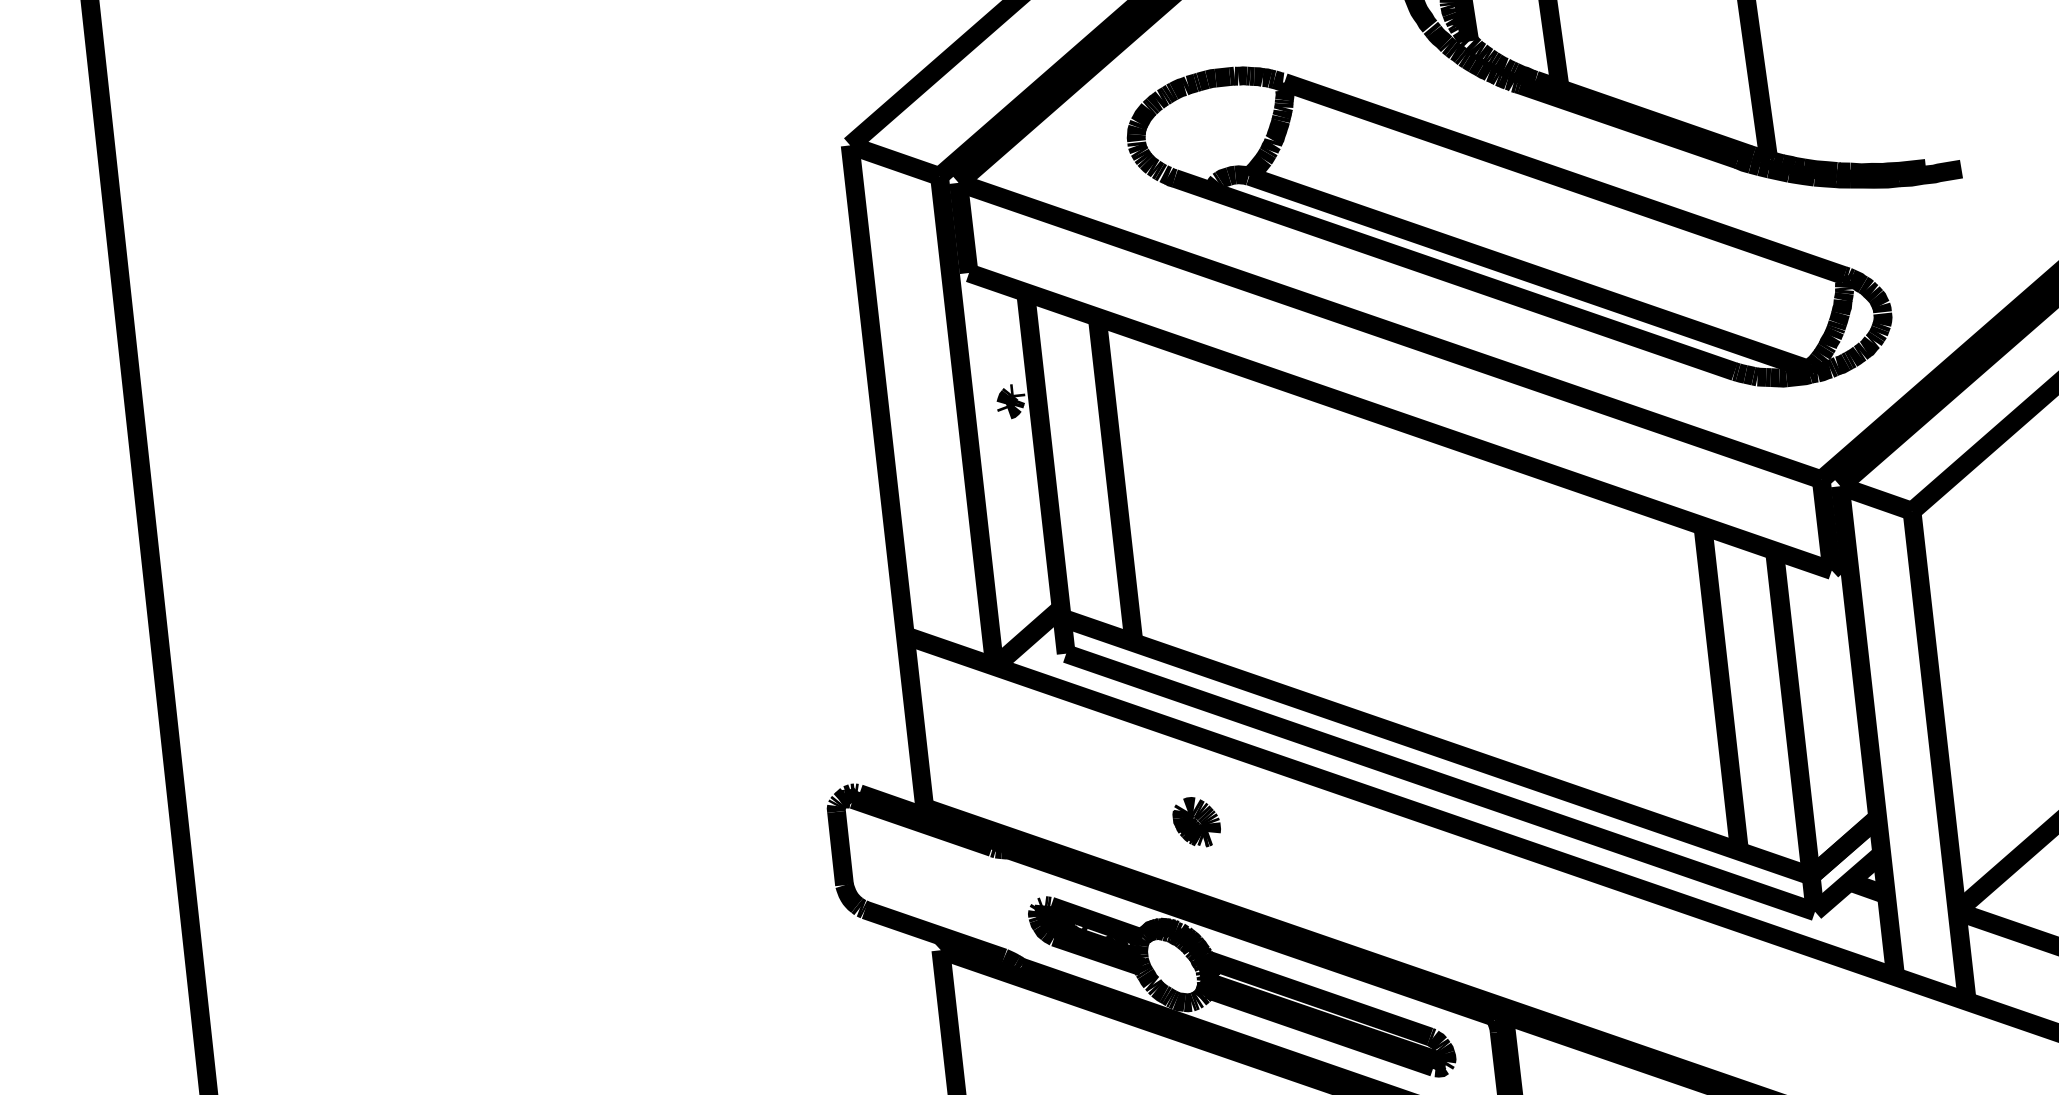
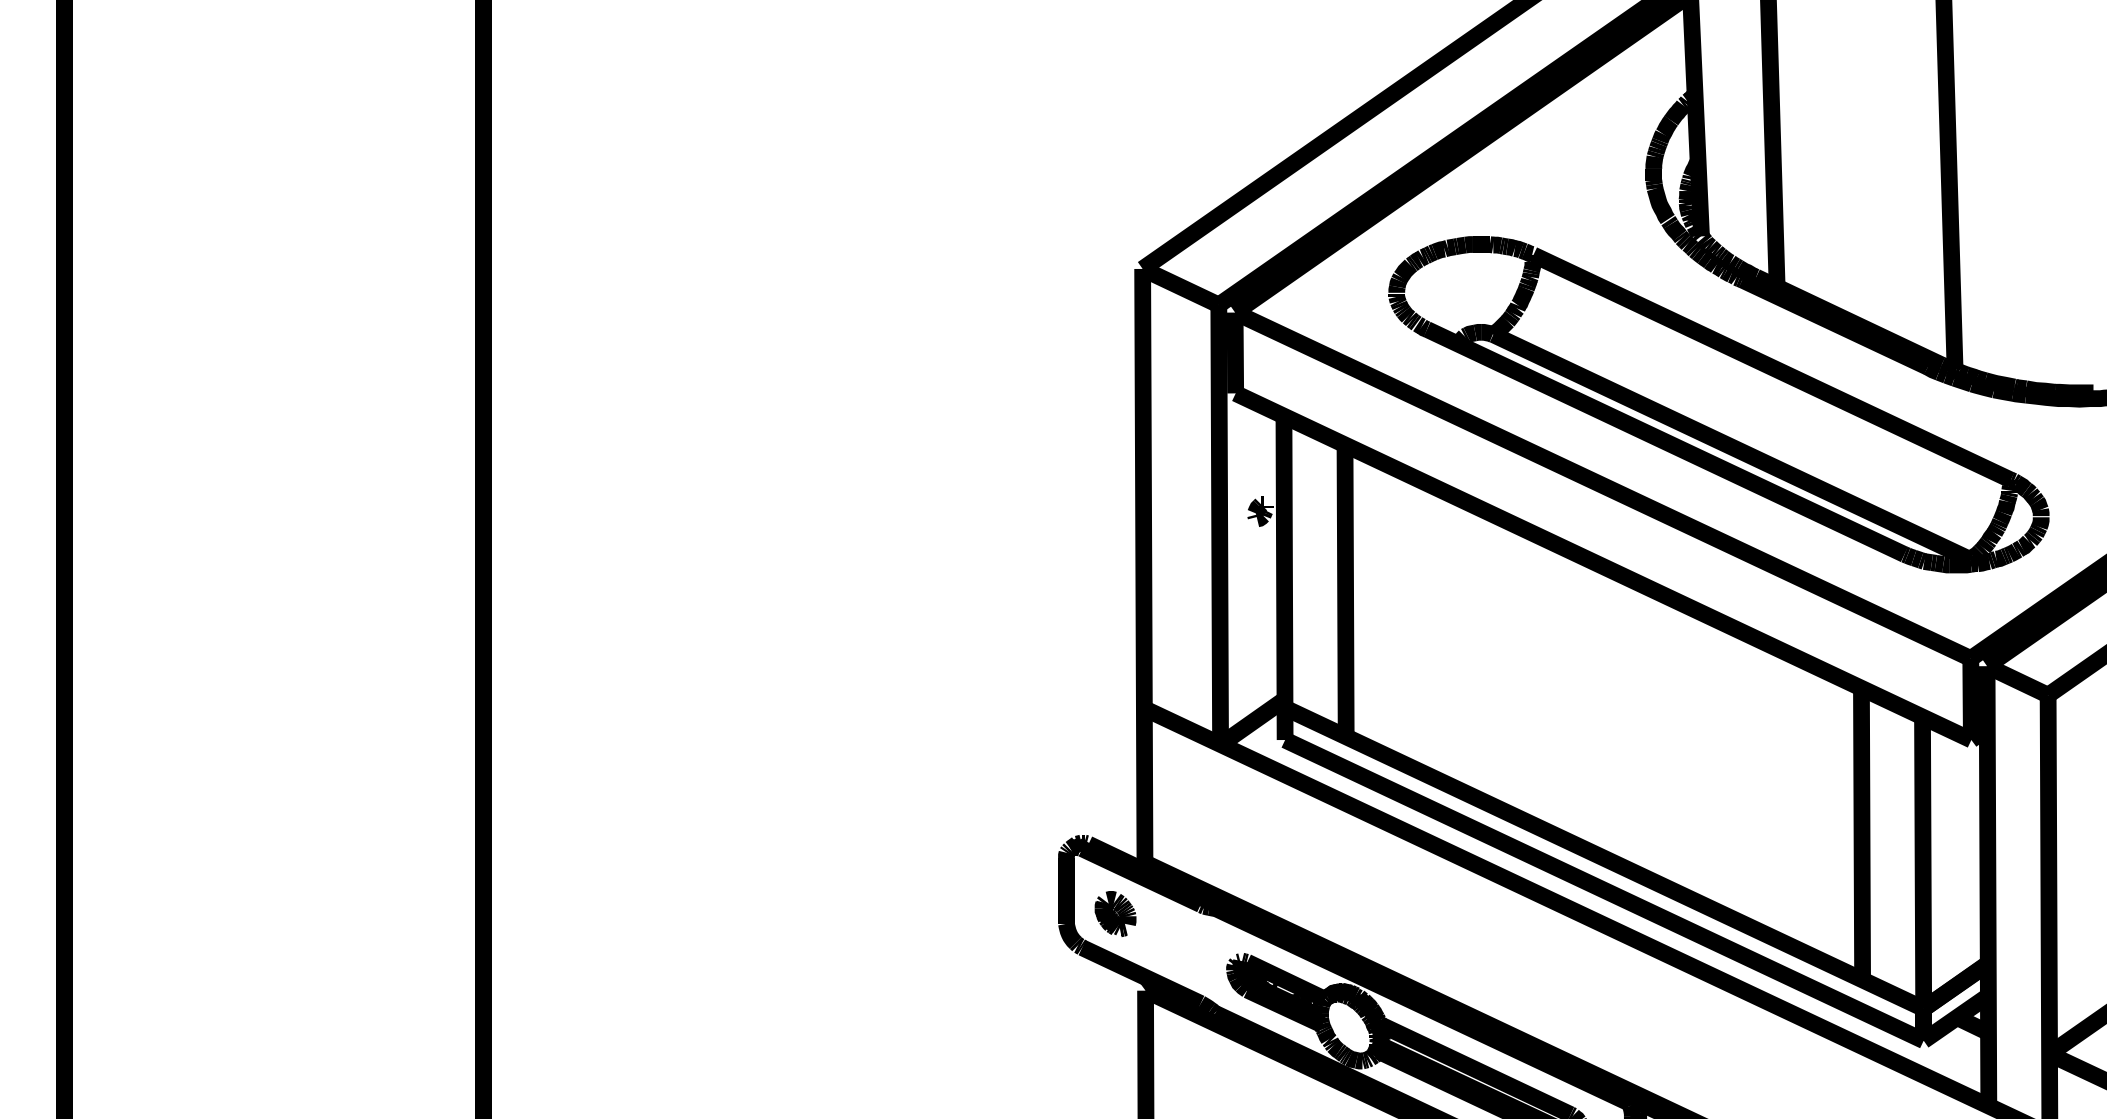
part: (1196, 821) -> (1115, 913), moved

